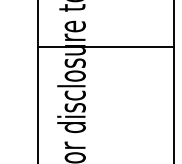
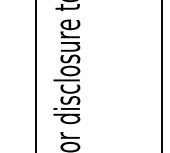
line: (105, 47) -> (98, 44), removed

